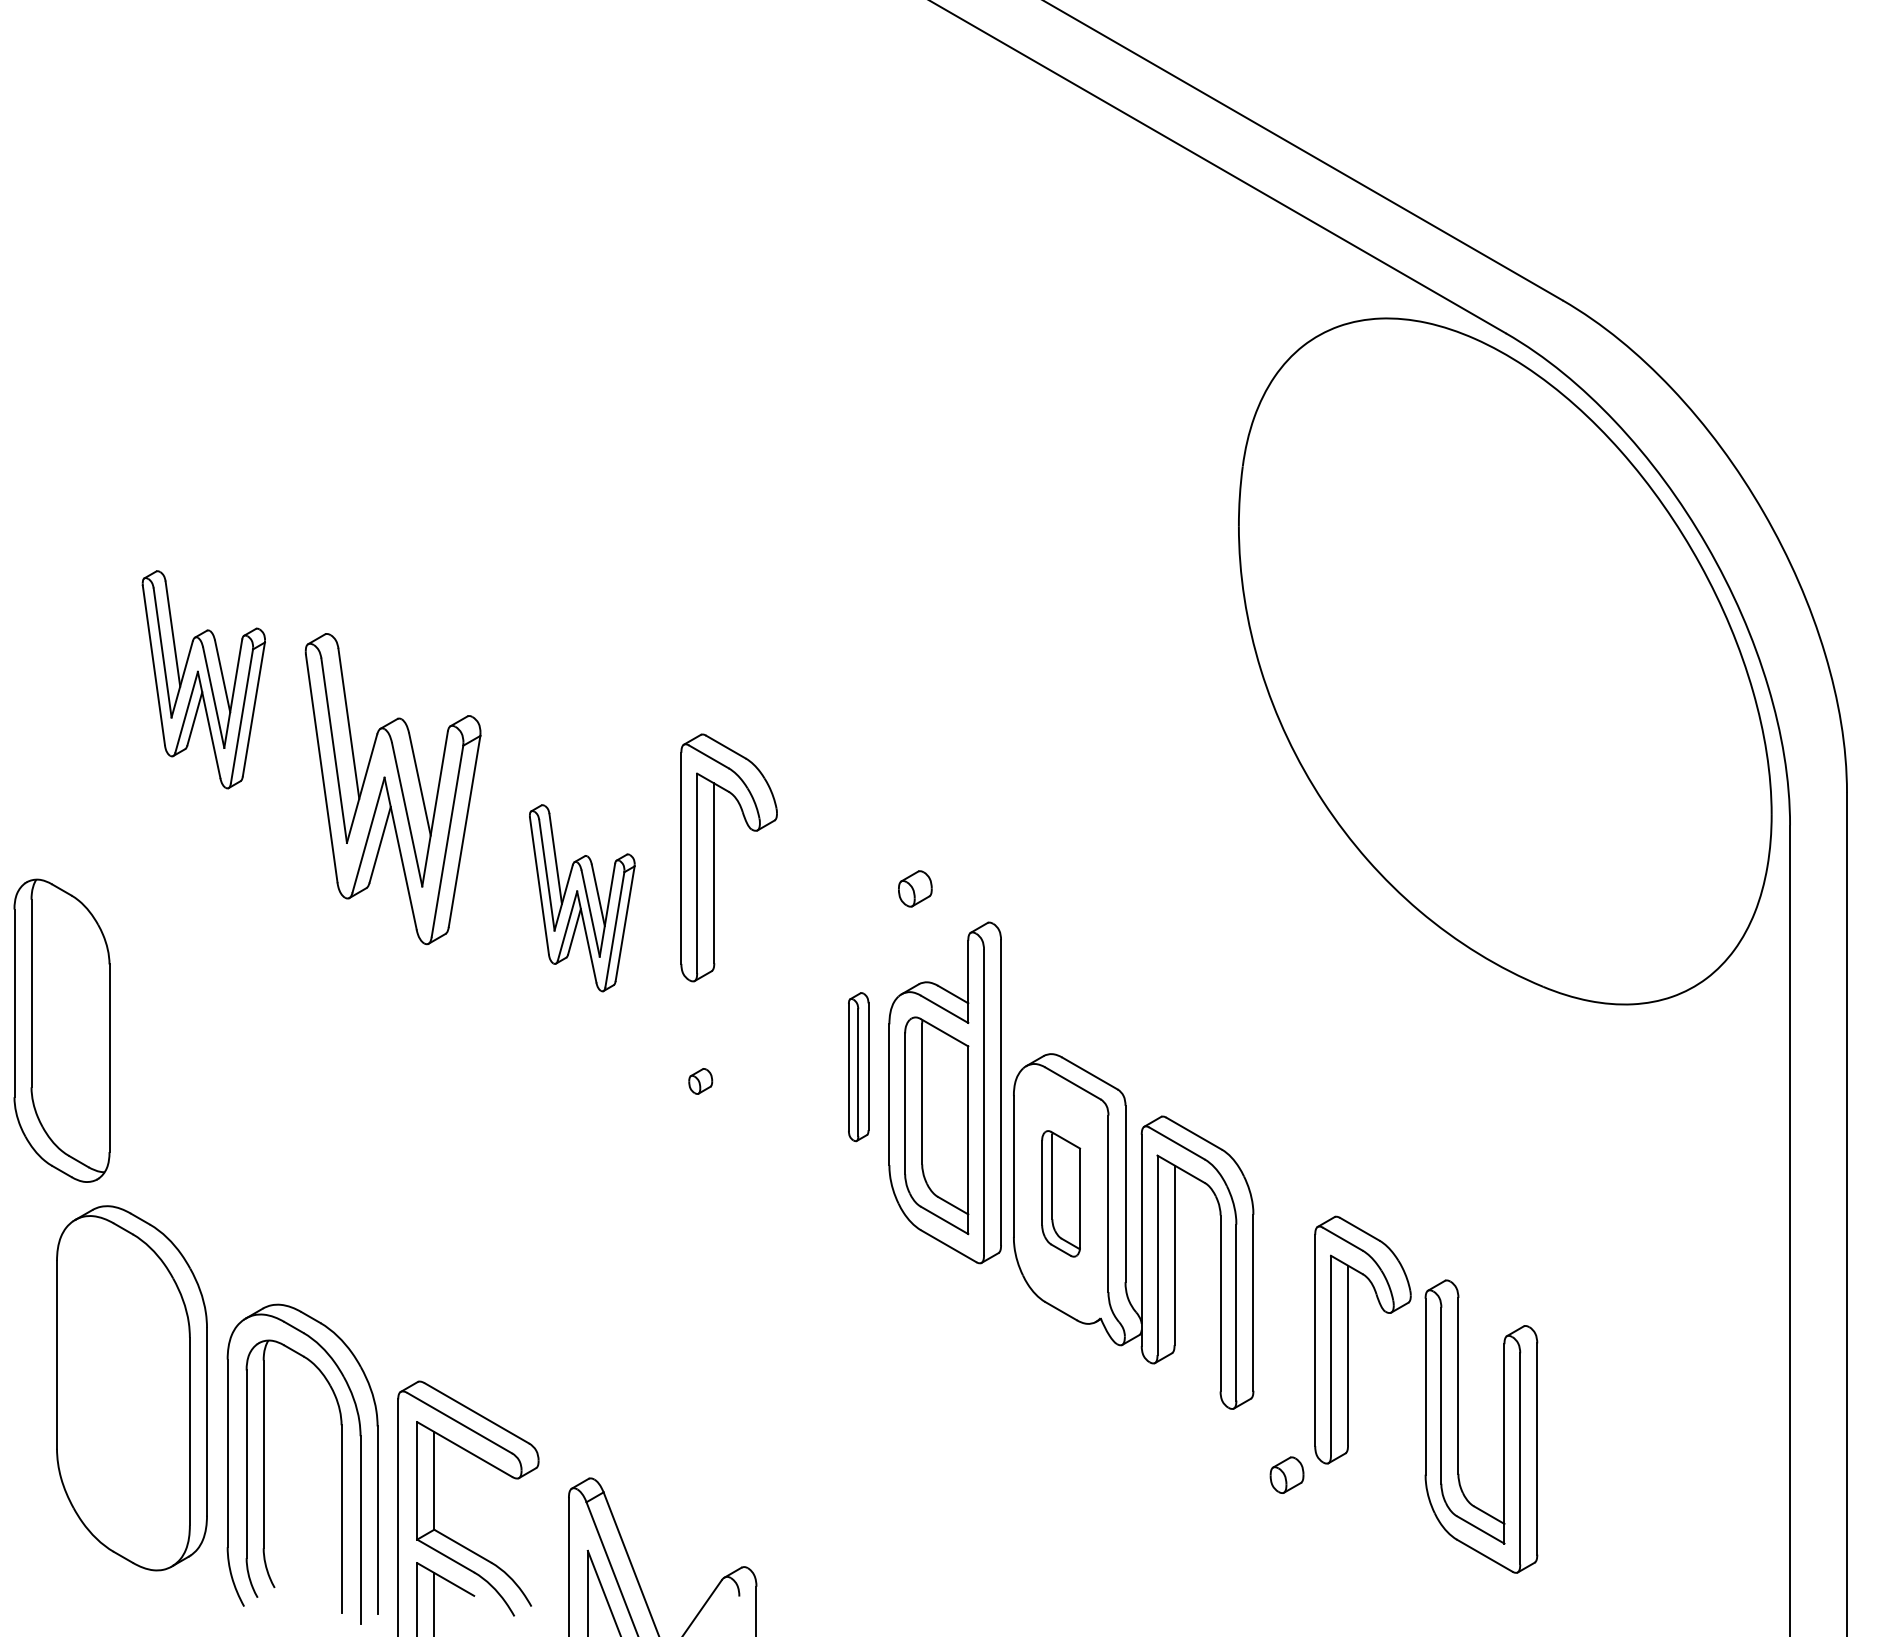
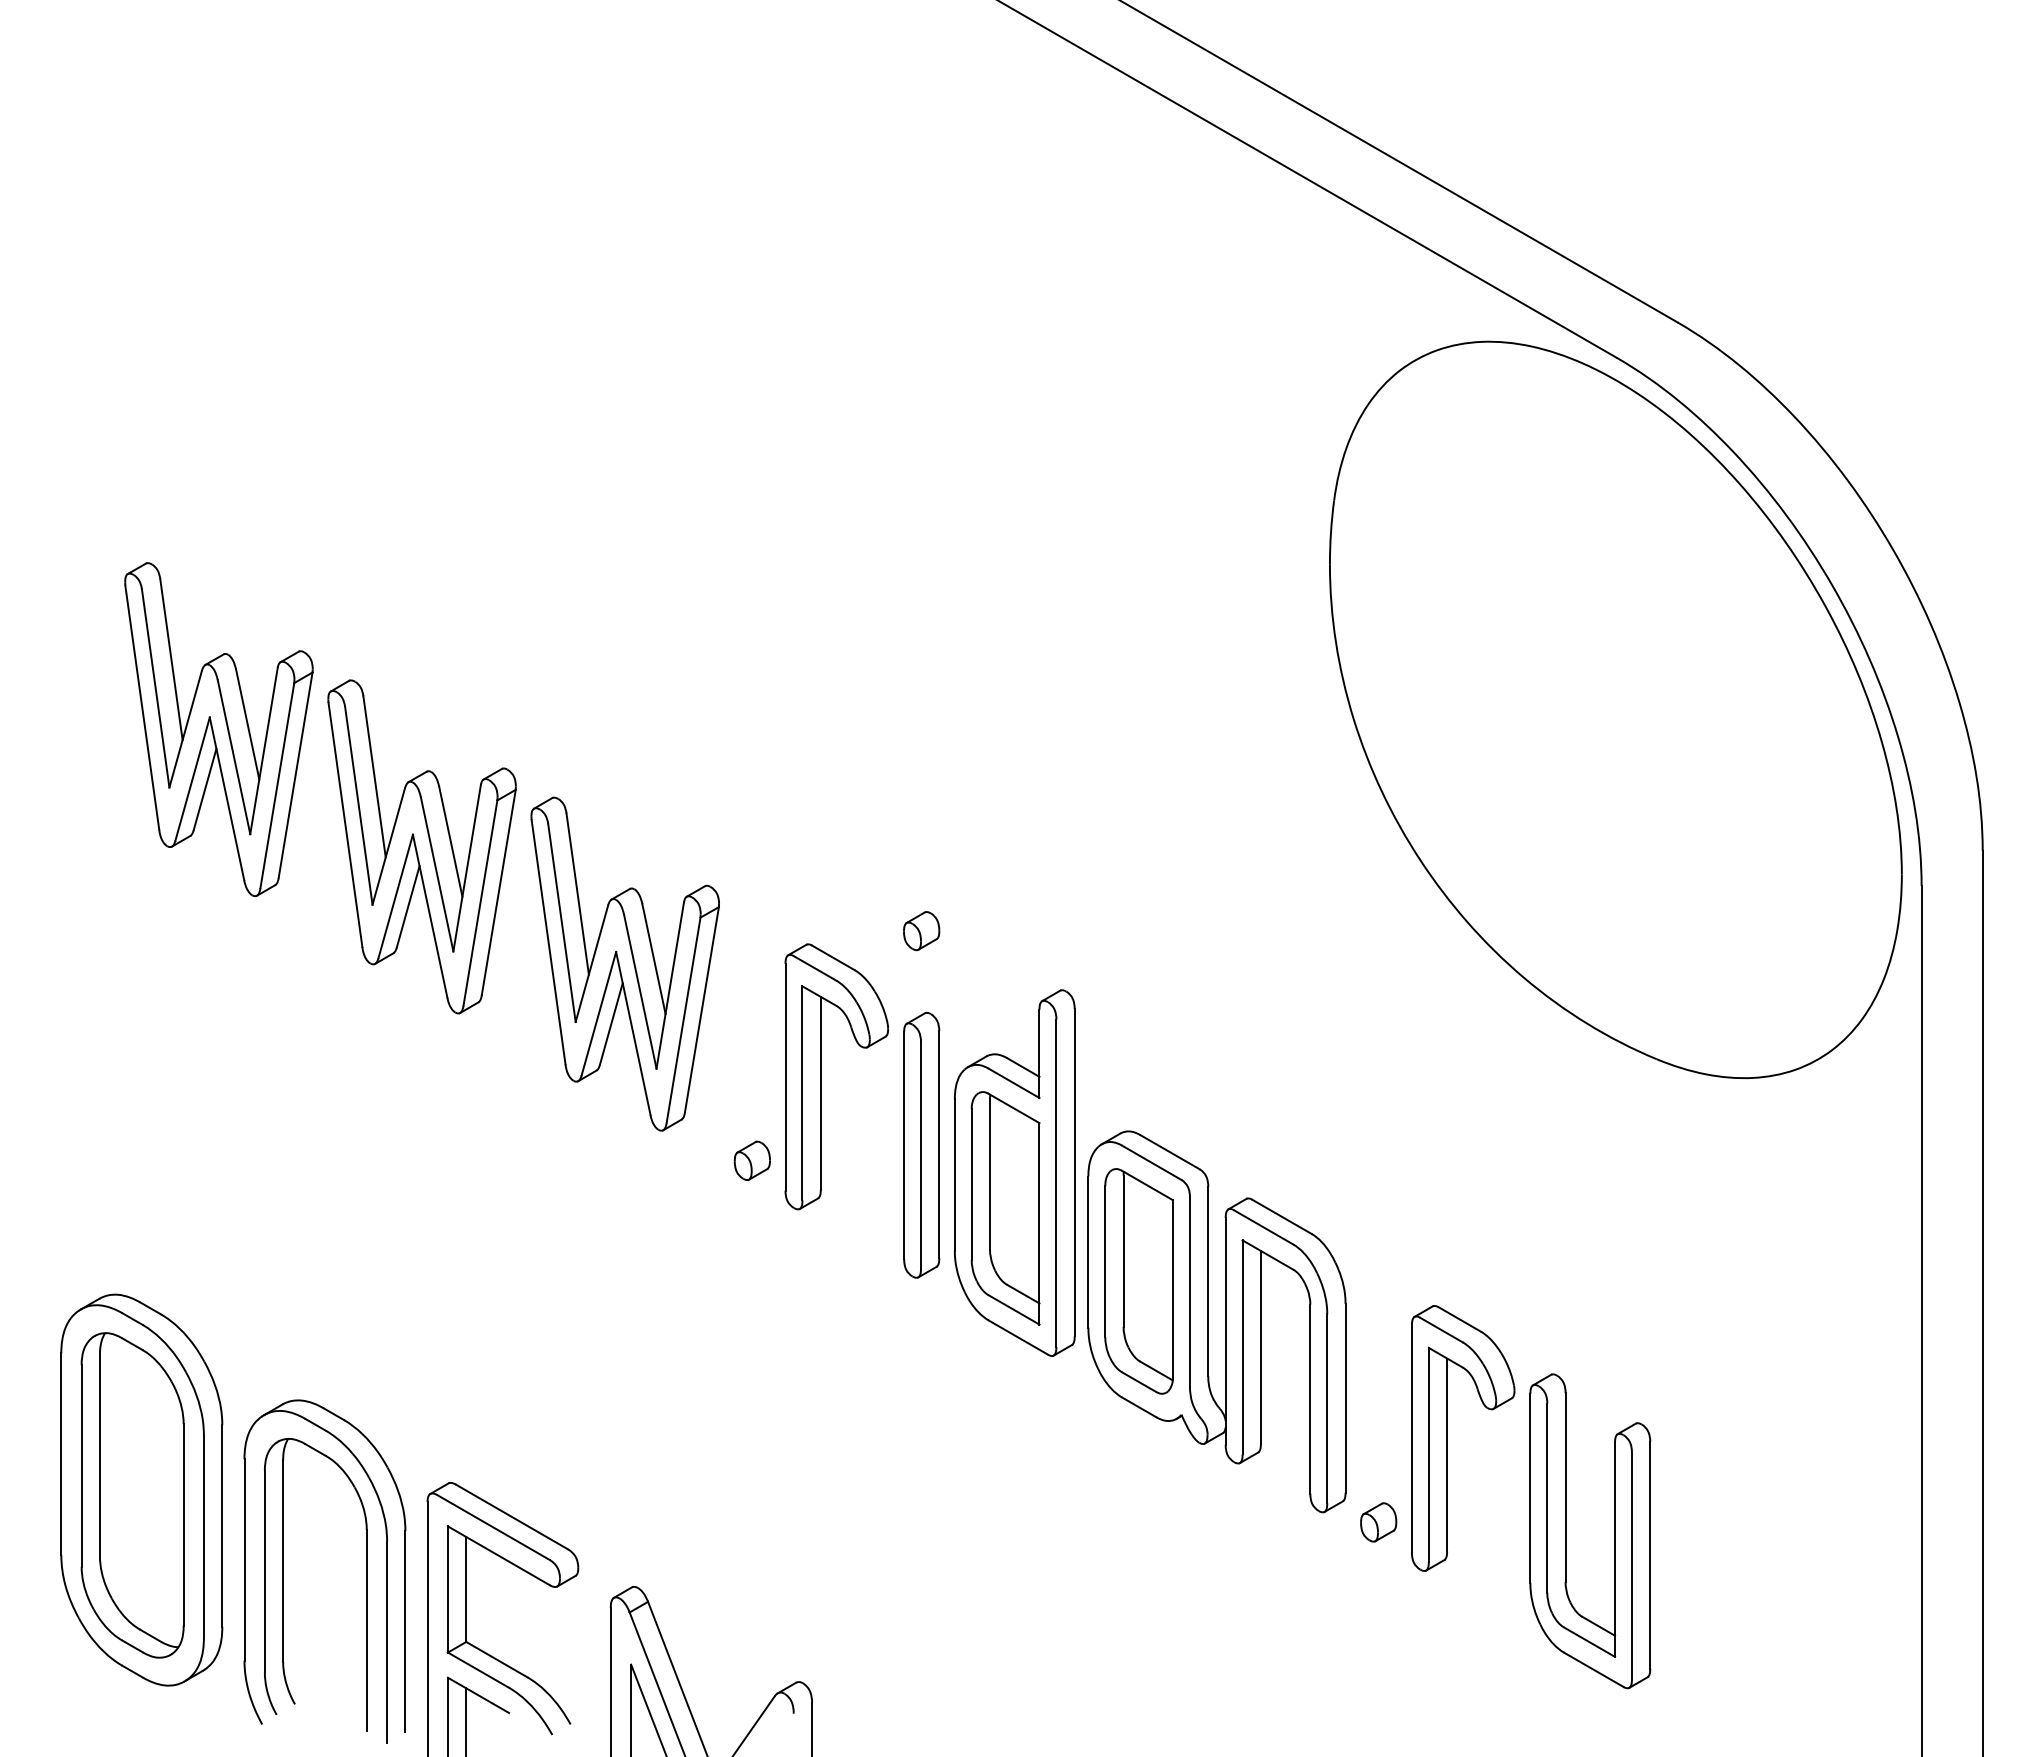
part: (203, 679) -> (218, 729), size x1.43
part: (714, 857) -> (821, 1076), moved
part: (915, 889) -> (921, 931), moved
part: (581, 897) -> (624, 963), size x1.67
part: (61, 1030) -> (132, 1495), moved
part: (858, 1067) -> (921, 1145), size x1.67
part: (700, 1081) -> (751, 1160), size x1.43
part: (1060, 1193) -> (1138, 1281), size x1.67
part: (1286, 1475) -> (1378, 1522), moved

